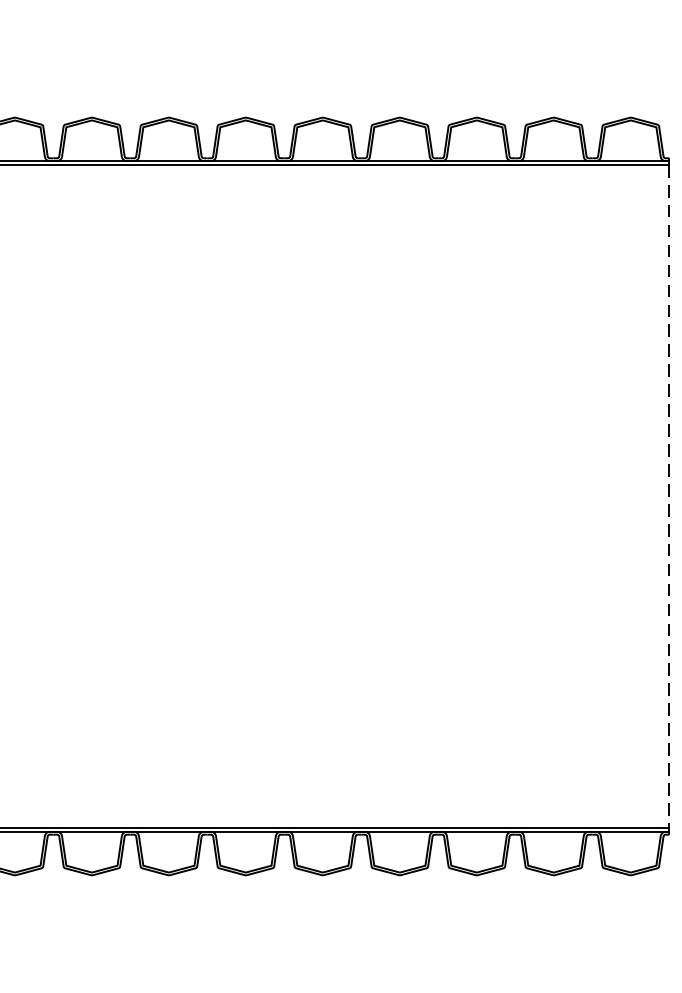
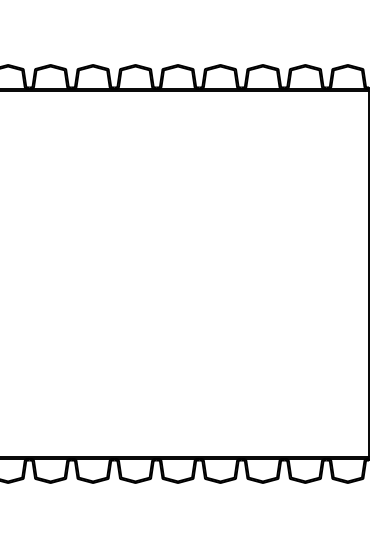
line: (670, 495) -> (369, 273), dashed -> solid

